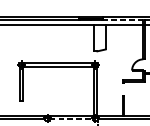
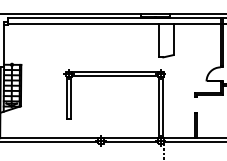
line: (122, 20) -> (194, 18), dashed -> solid
line: (71, 119) -> (130, 142), dashed -> solid

